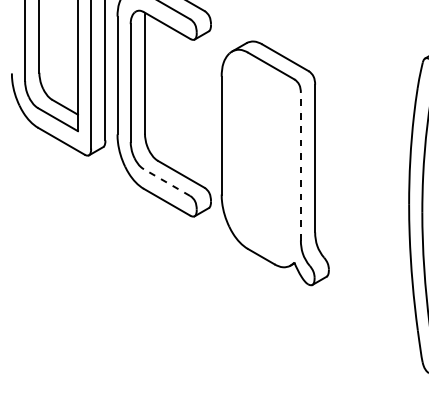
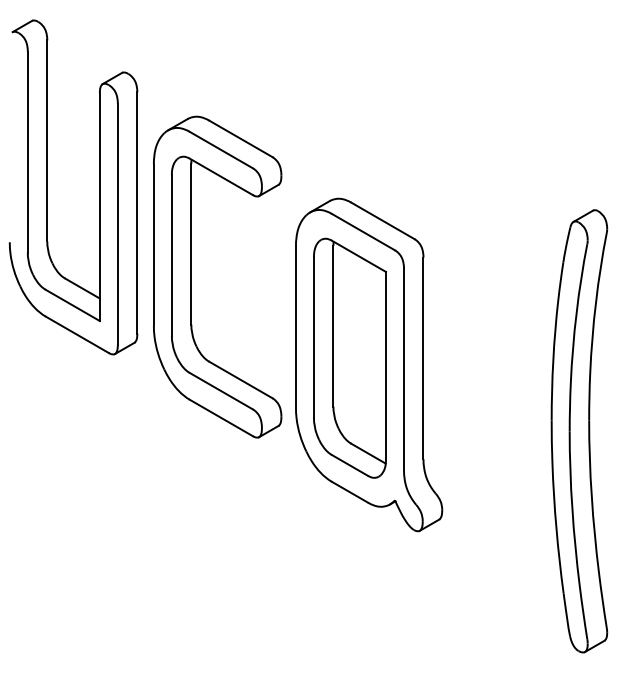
part: (260, 157) -> (349, 357), added
line: (301, 166) -> (404, 369), dashed -> solid
line: (166, 182) -> (220, 390), dashed -> solid

